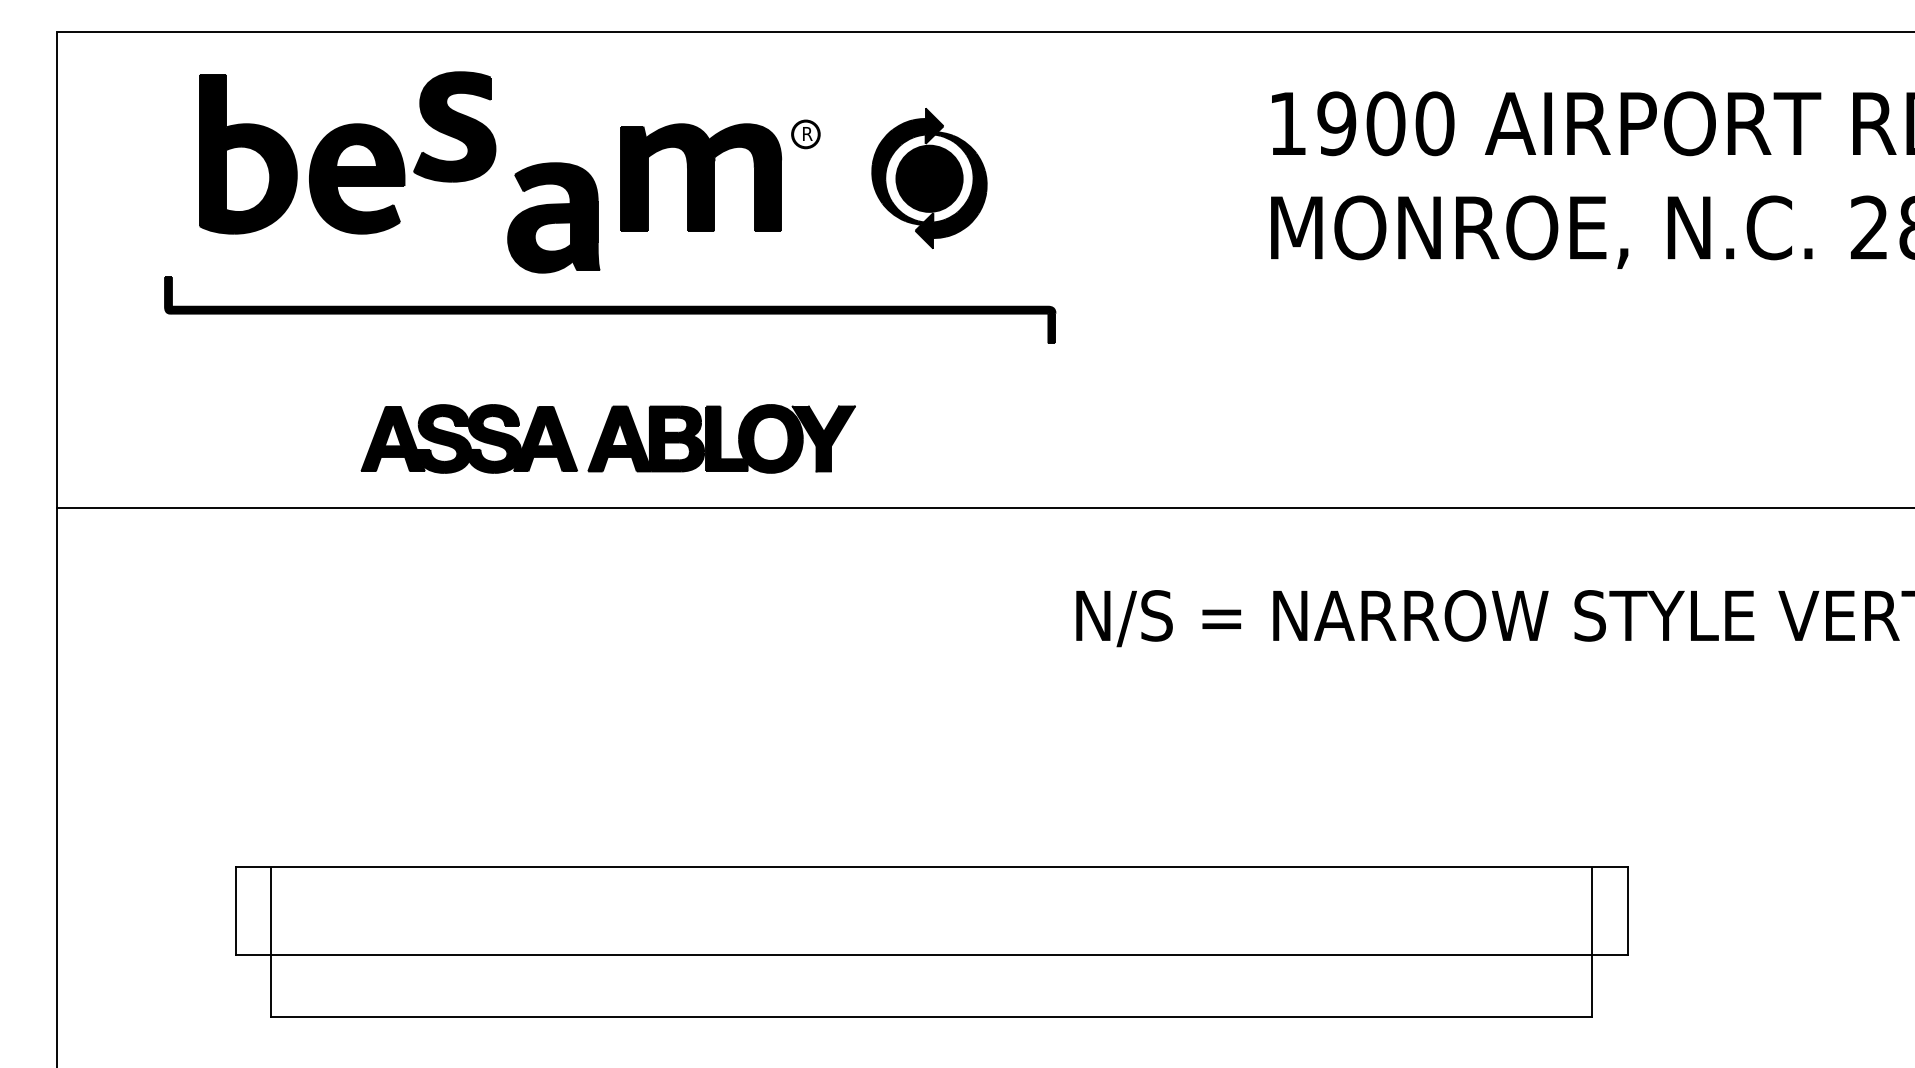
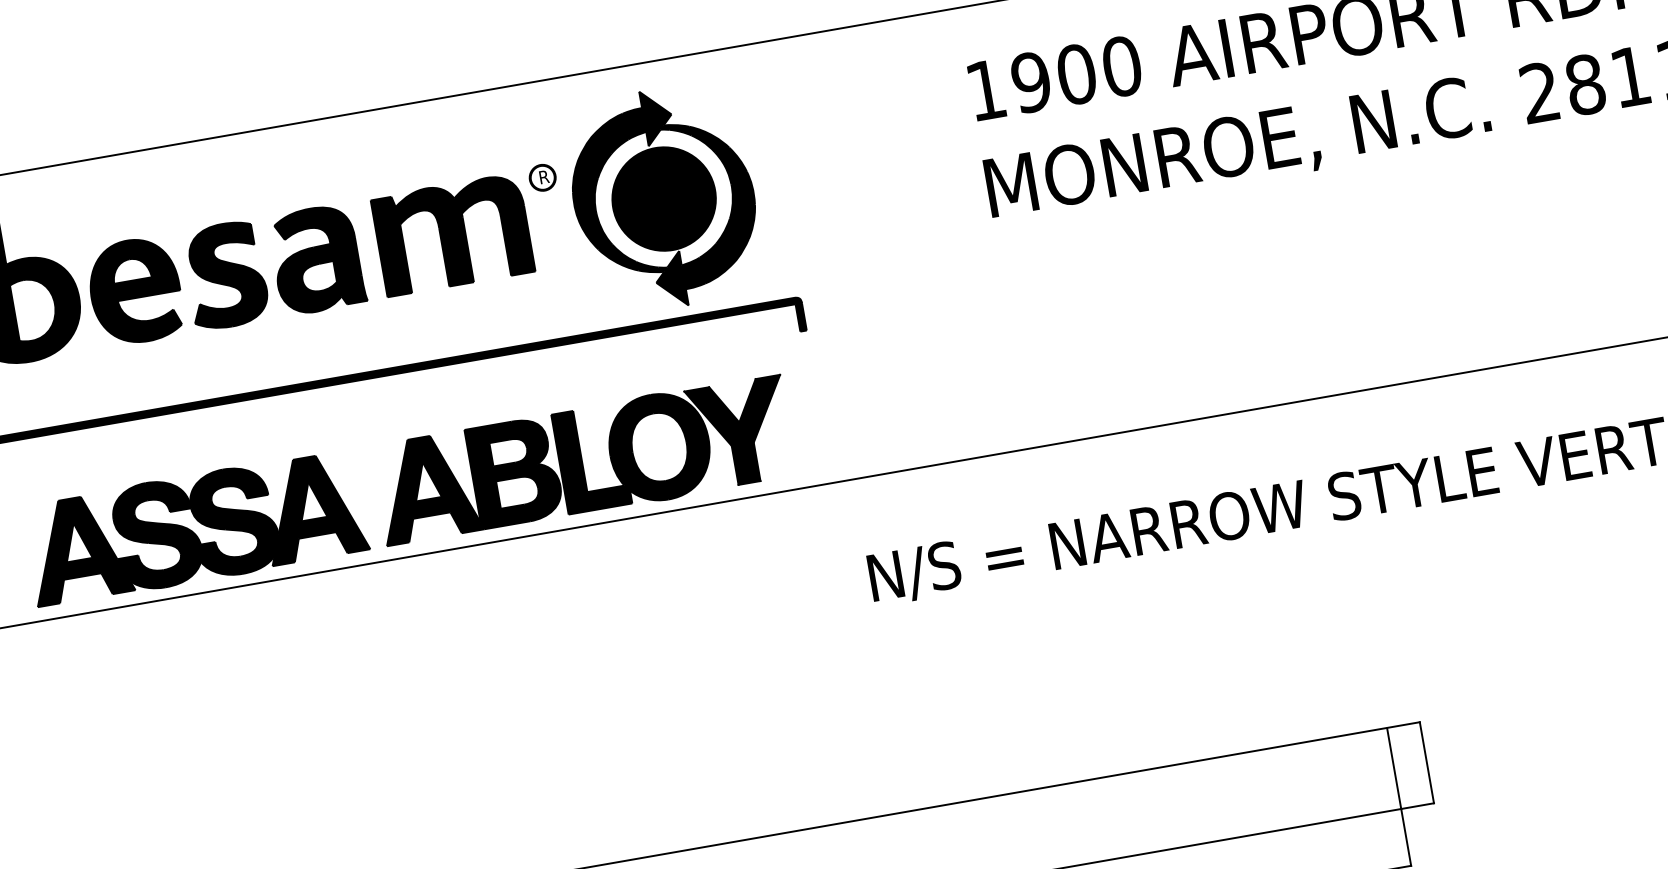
part: (454, 126) -> (225, 275), moved
part: (929, 178) -> (663, 198), size x1.67
part: (553, 217) -> (316, 259), moved
part: (608, 438) -> (409, 490), size x1.67

